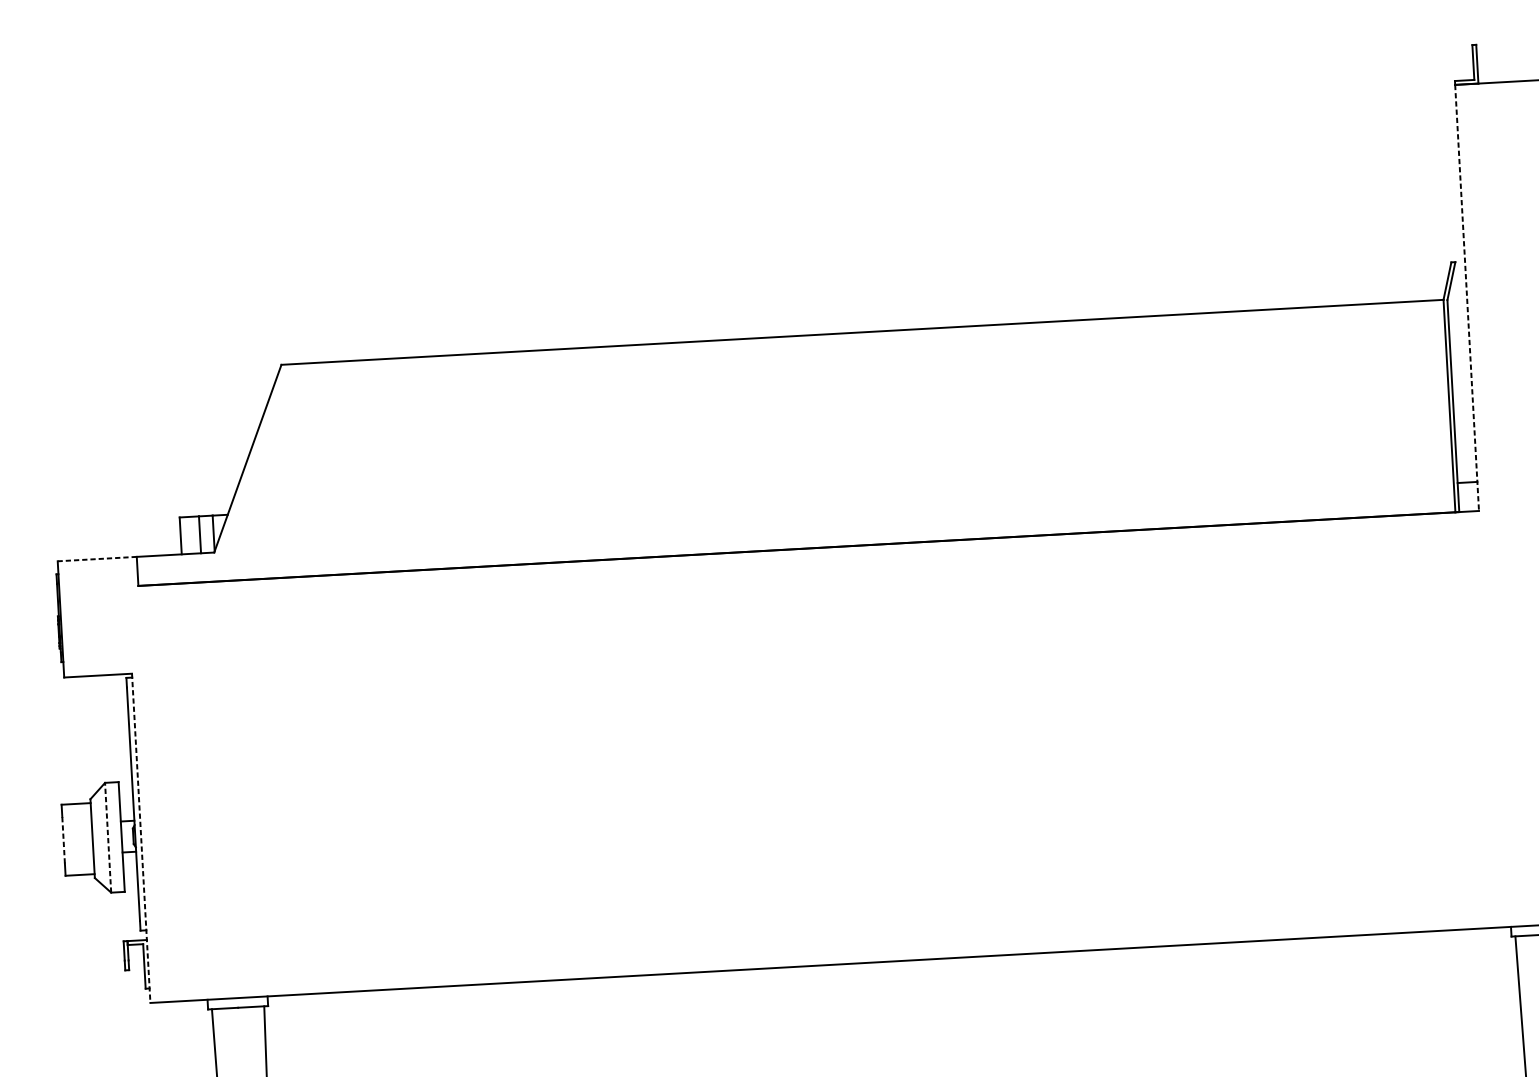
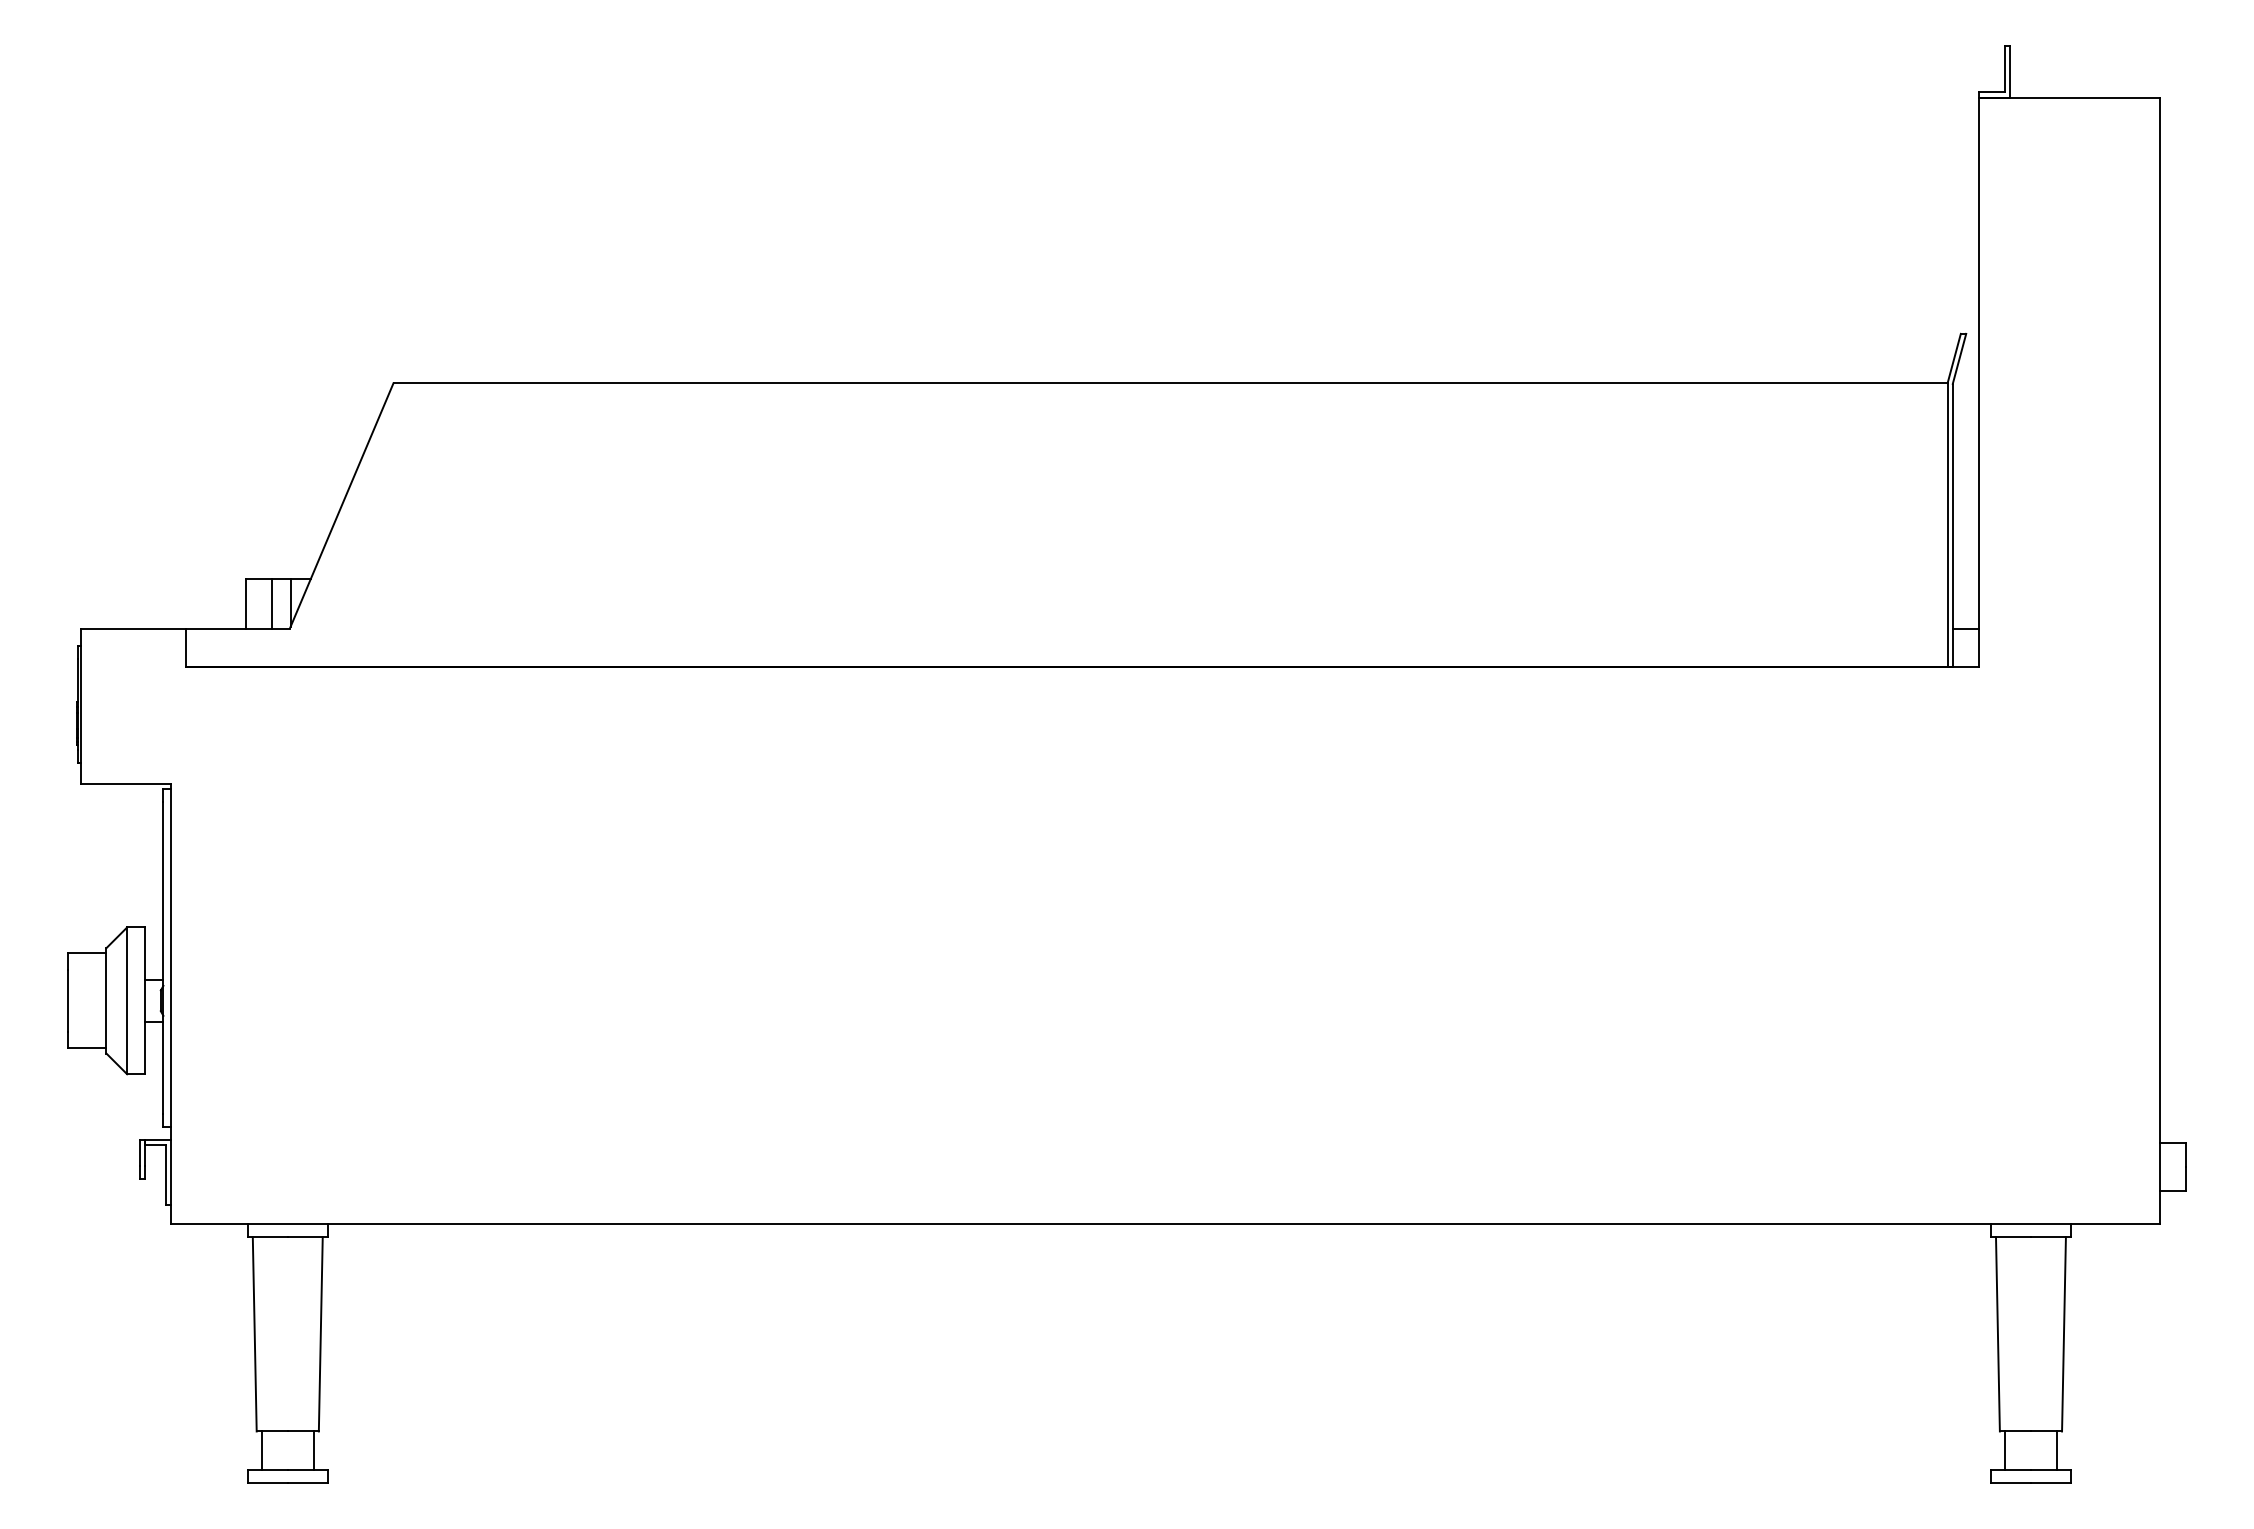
line: (1467, 297) -> (1979, 382), dashed -> solid
line: (97, 559) -> (133, 628), dashed -> solid
line: (108, 837) -> (127, 1000), dashed -> solid
line: (141, 838) -> (171, 1004), dashed -> solid
line: (63, 840) -> (67, 1000), dashed -> solid

